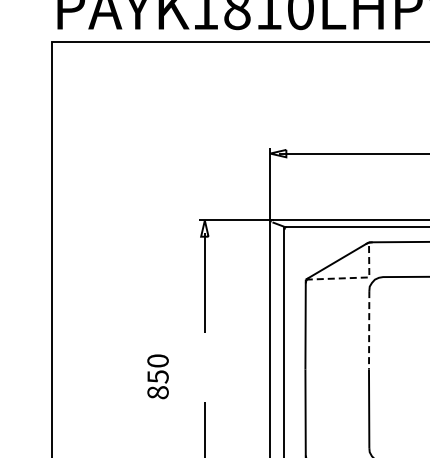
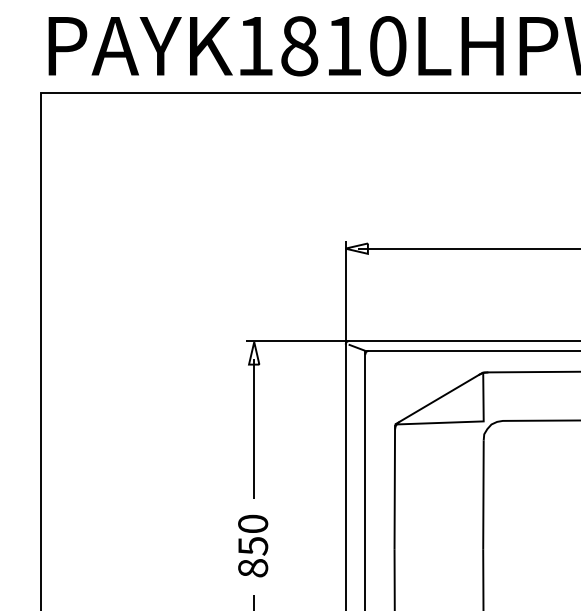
line: (356, 277) -> (465, 421), dashed -> solid
line: (369, 330) -> (483, 495), dashed -> solid
text: (157, 376) -> (252, 545), moved

